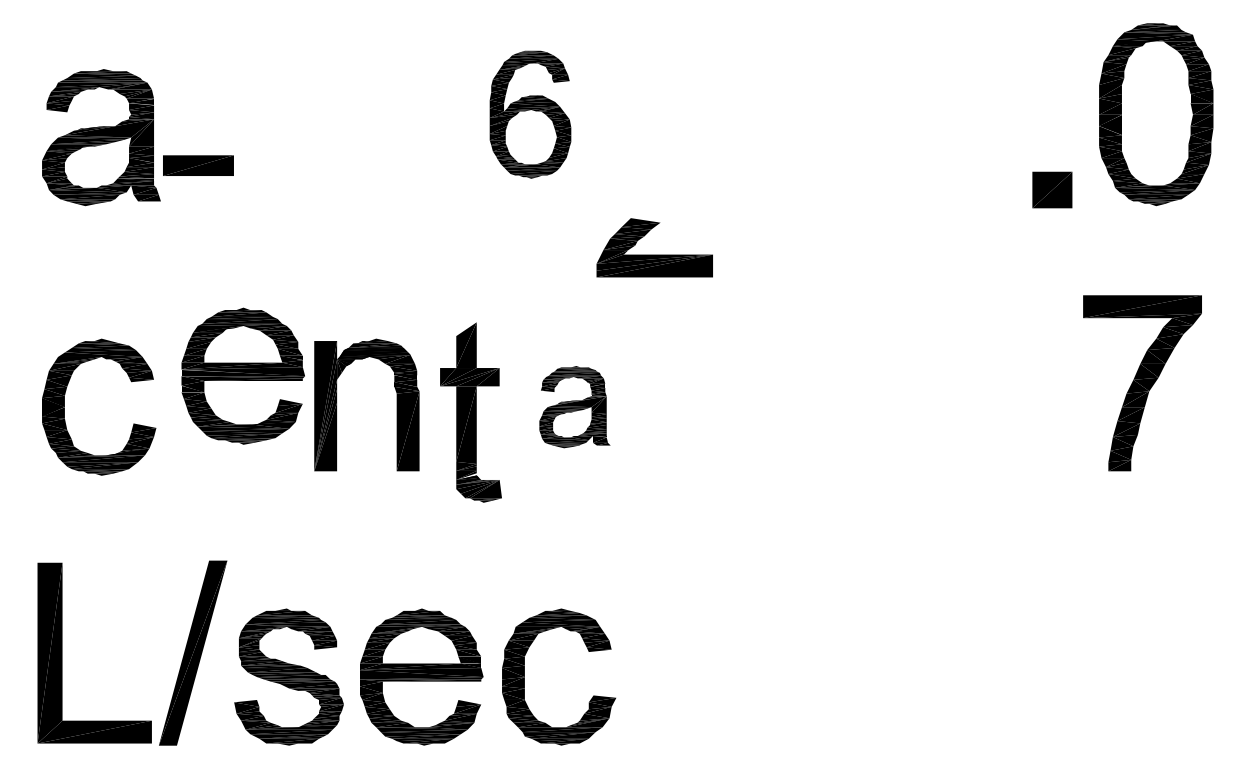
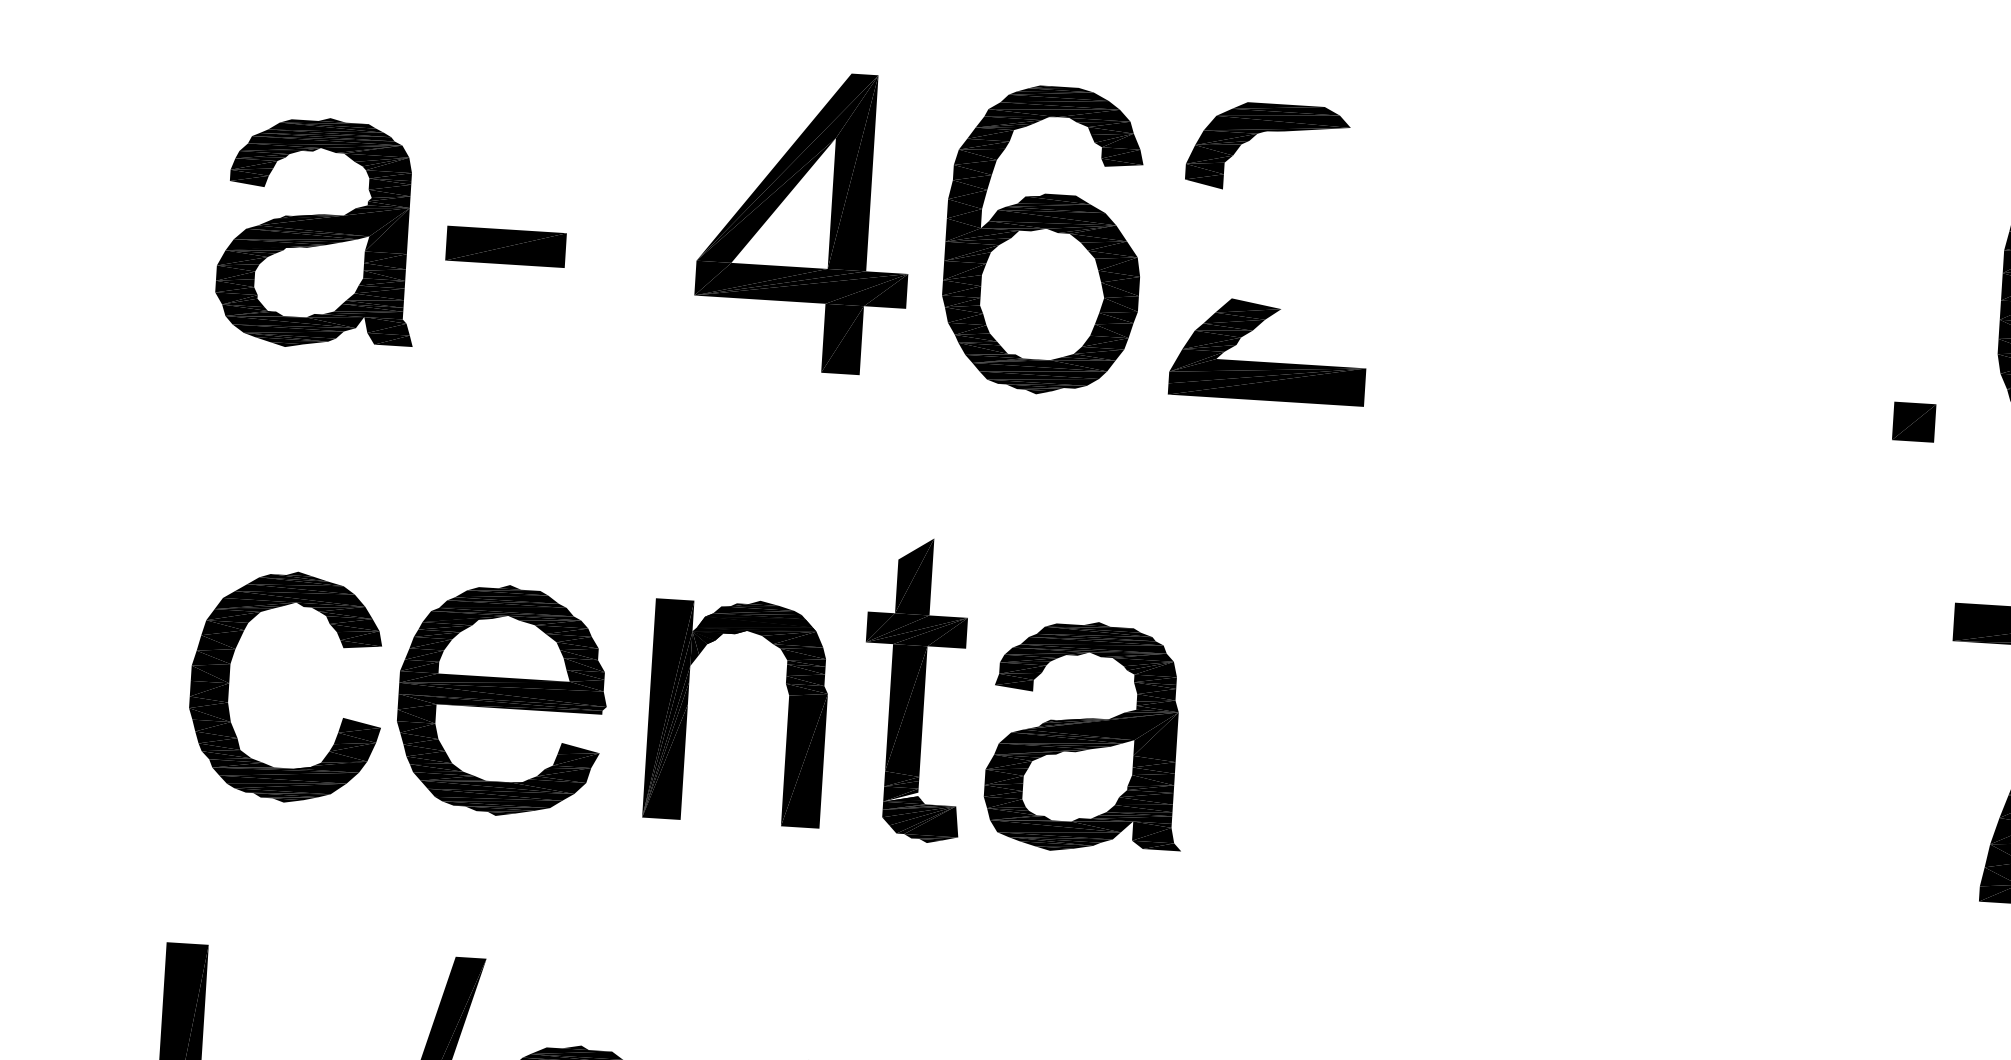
part: (657, 42) -> (1265, 132), added
part: (388, 112) -> (805, 221), added
part: (530, 114) -> (1043, 239), size x1.43
part: (198, 165) -> (506, 246), moved
part: (1051, 189) -> (1912, 421), size x0.62
part: (654, 254) -> (1267, 362), moved
part: (242, 375) -> (501, 699), moved
part: (574, 406) -> (1087, 736), size x1.67
part: (470, 412) -> (914, 689), moved

